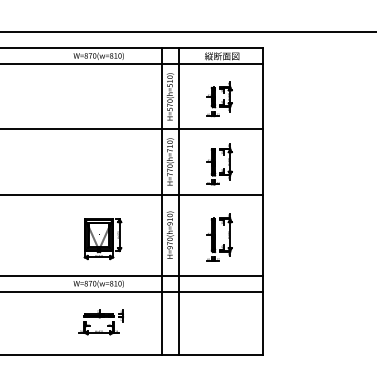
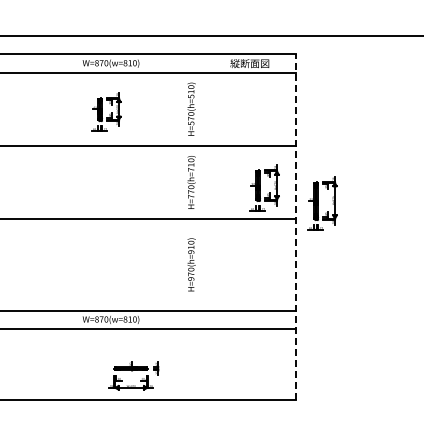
part: (219, 98) -> (106, 111), moved
part: (219, 163) -> (264, 187), moved
line: (162, 201) -> (182, 226), removed
line: (179, 201) -> (201, 226), removed
line: (263, 201) -> (296, 227), solid -> dashed
part: (219, 237) -> (322, 203), moved
part: (102, 239) -> (115, 269), removed
part: (100, 321) -> (133, 375), moved

